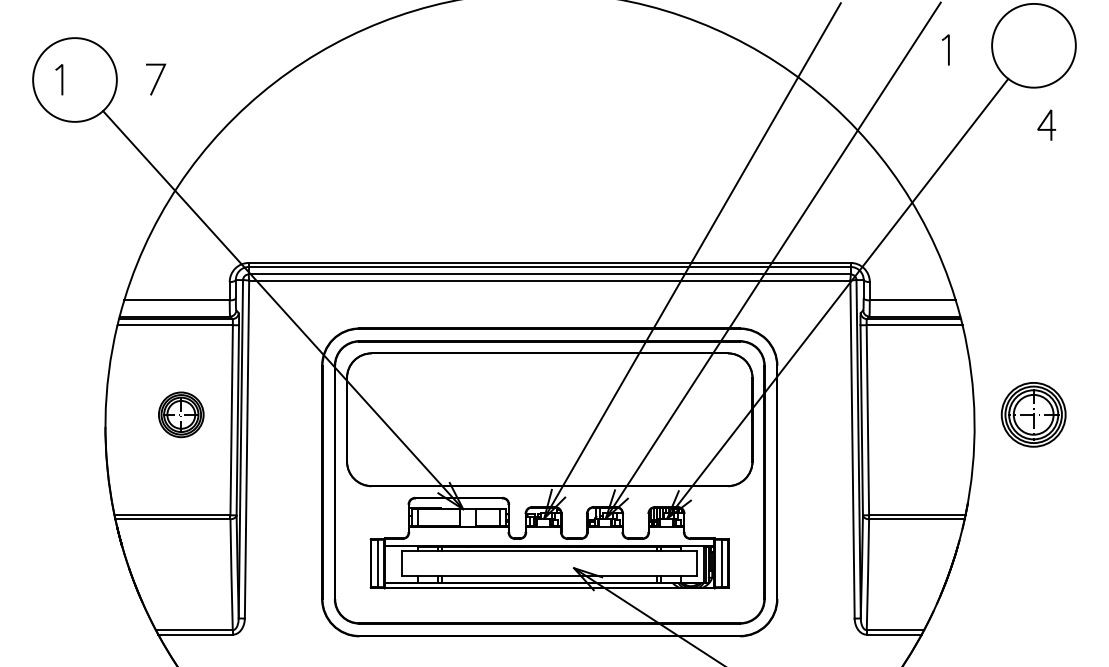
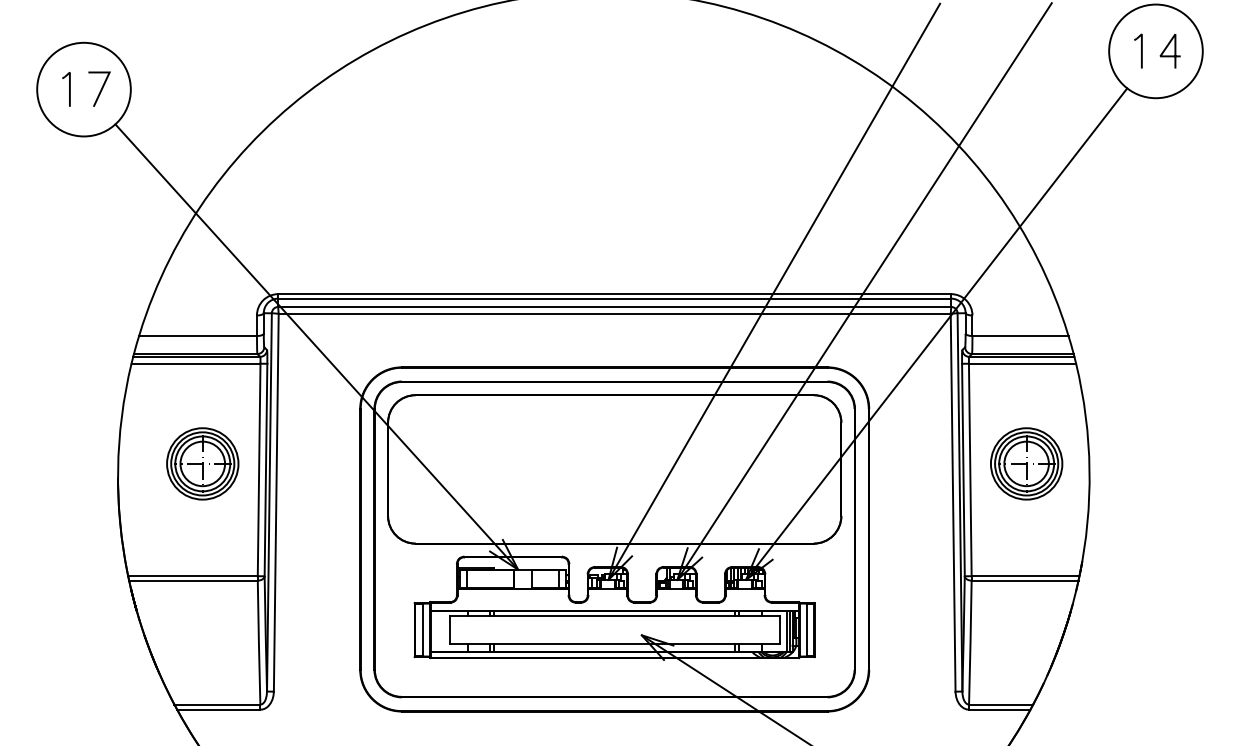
part: (945, 49) -> (1138, 50), moved
line: (156, 79) -> (100, 89), moved
line: (1043, 123) -> (1166, 49), moved
part: (181, 414) -> (202, 463), size x1.43
part: (1033, 414) -> (1026, 463), moved

